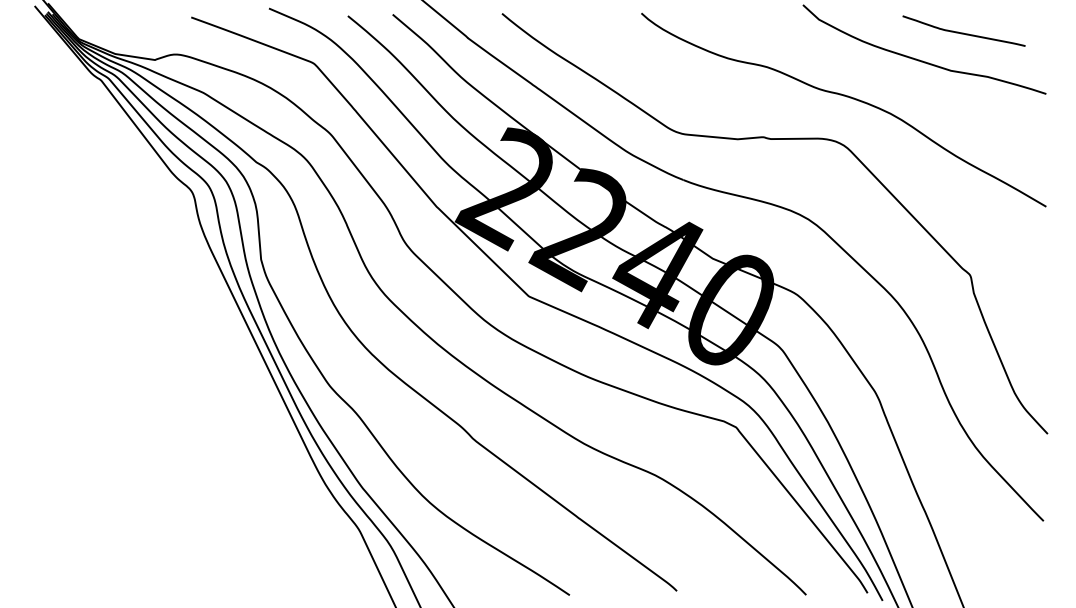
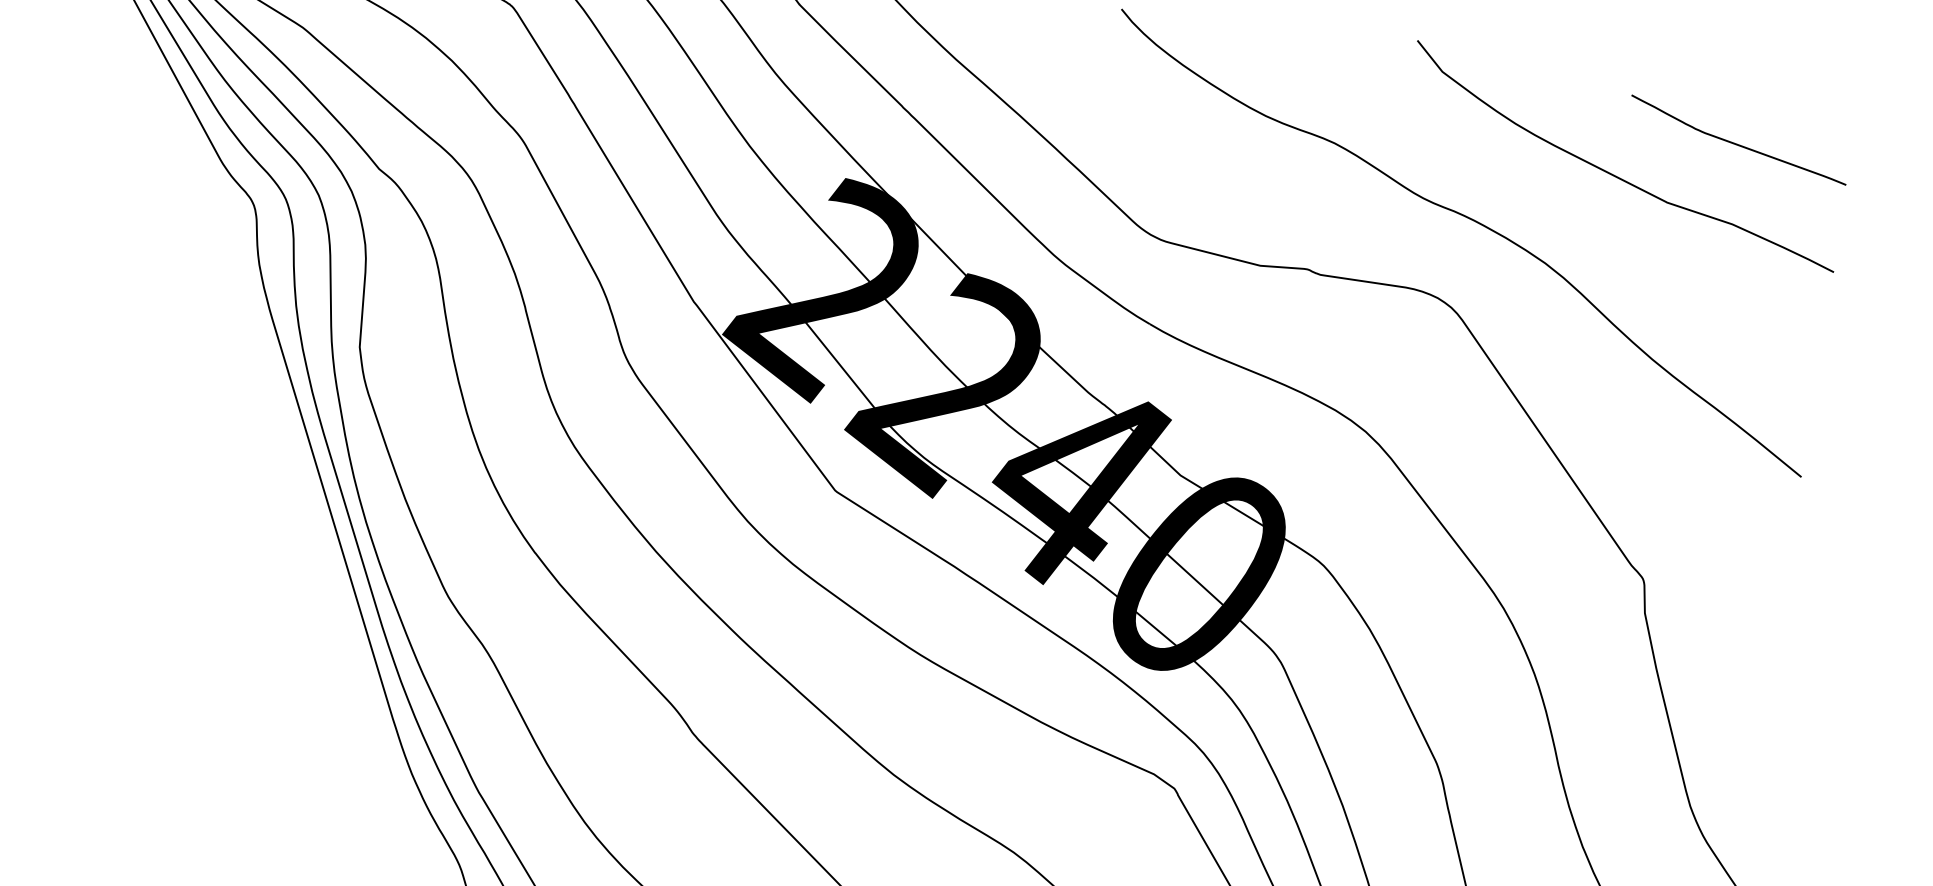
curve: (963, 32) -> (1737, 142), moved

